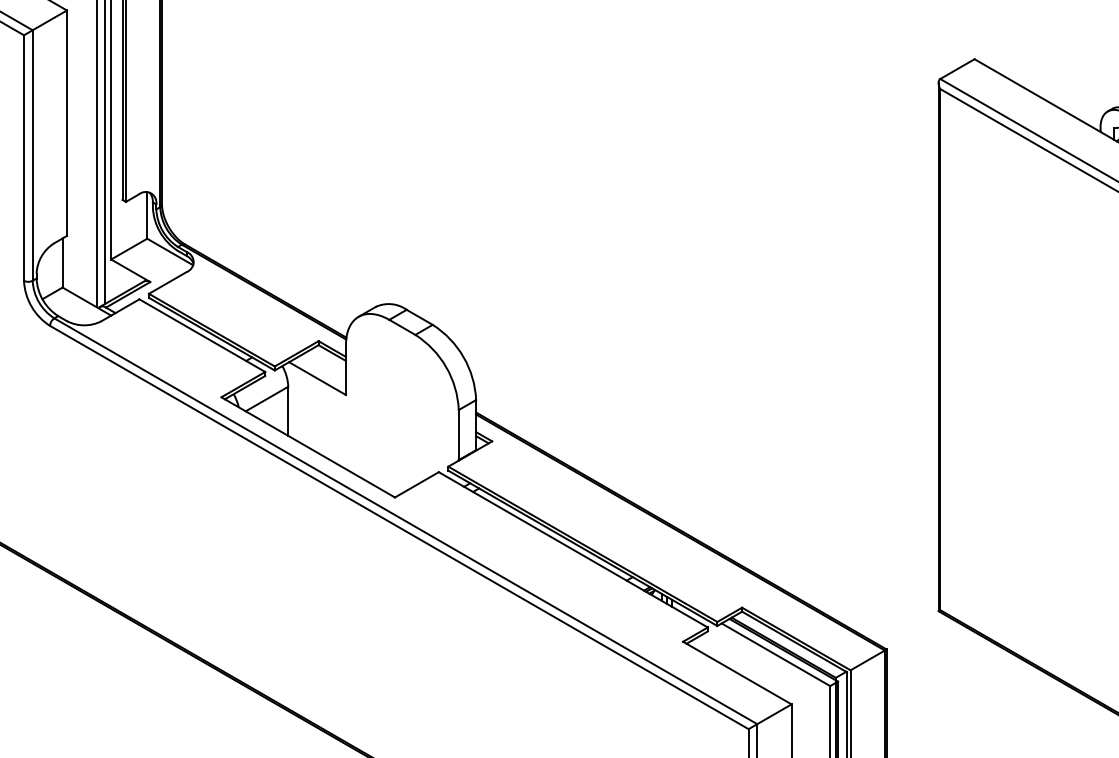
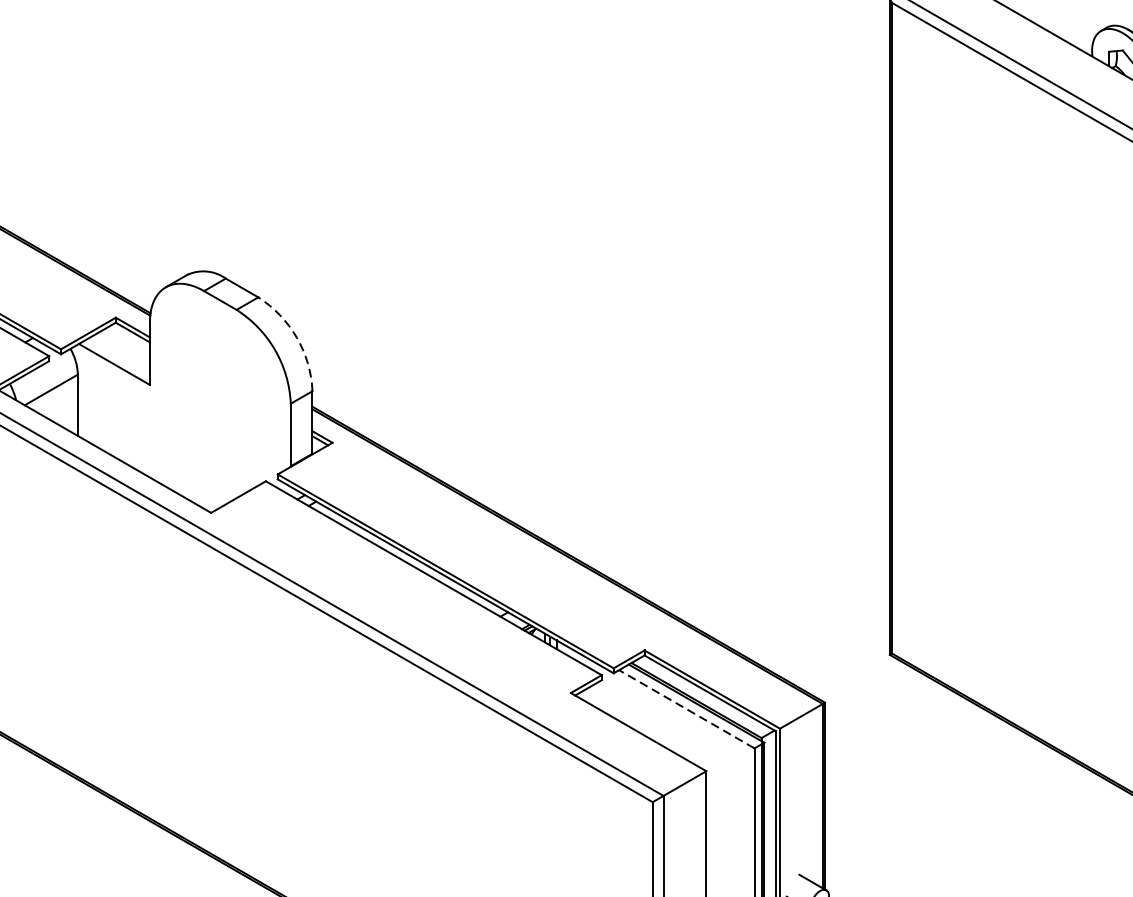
arc: (463, 357) -> (296, 338), solid -> dashed
line: (775, 654) -> (686, 708), solid -> dashed

